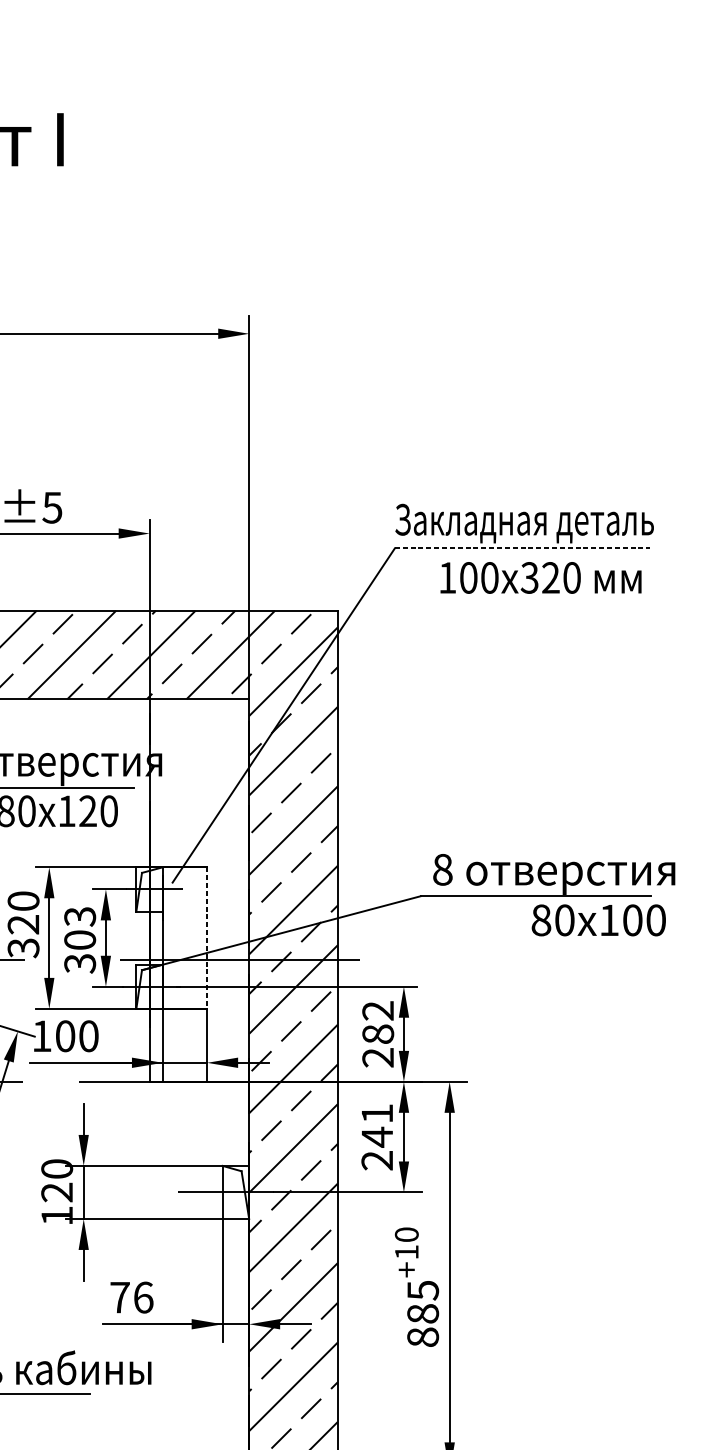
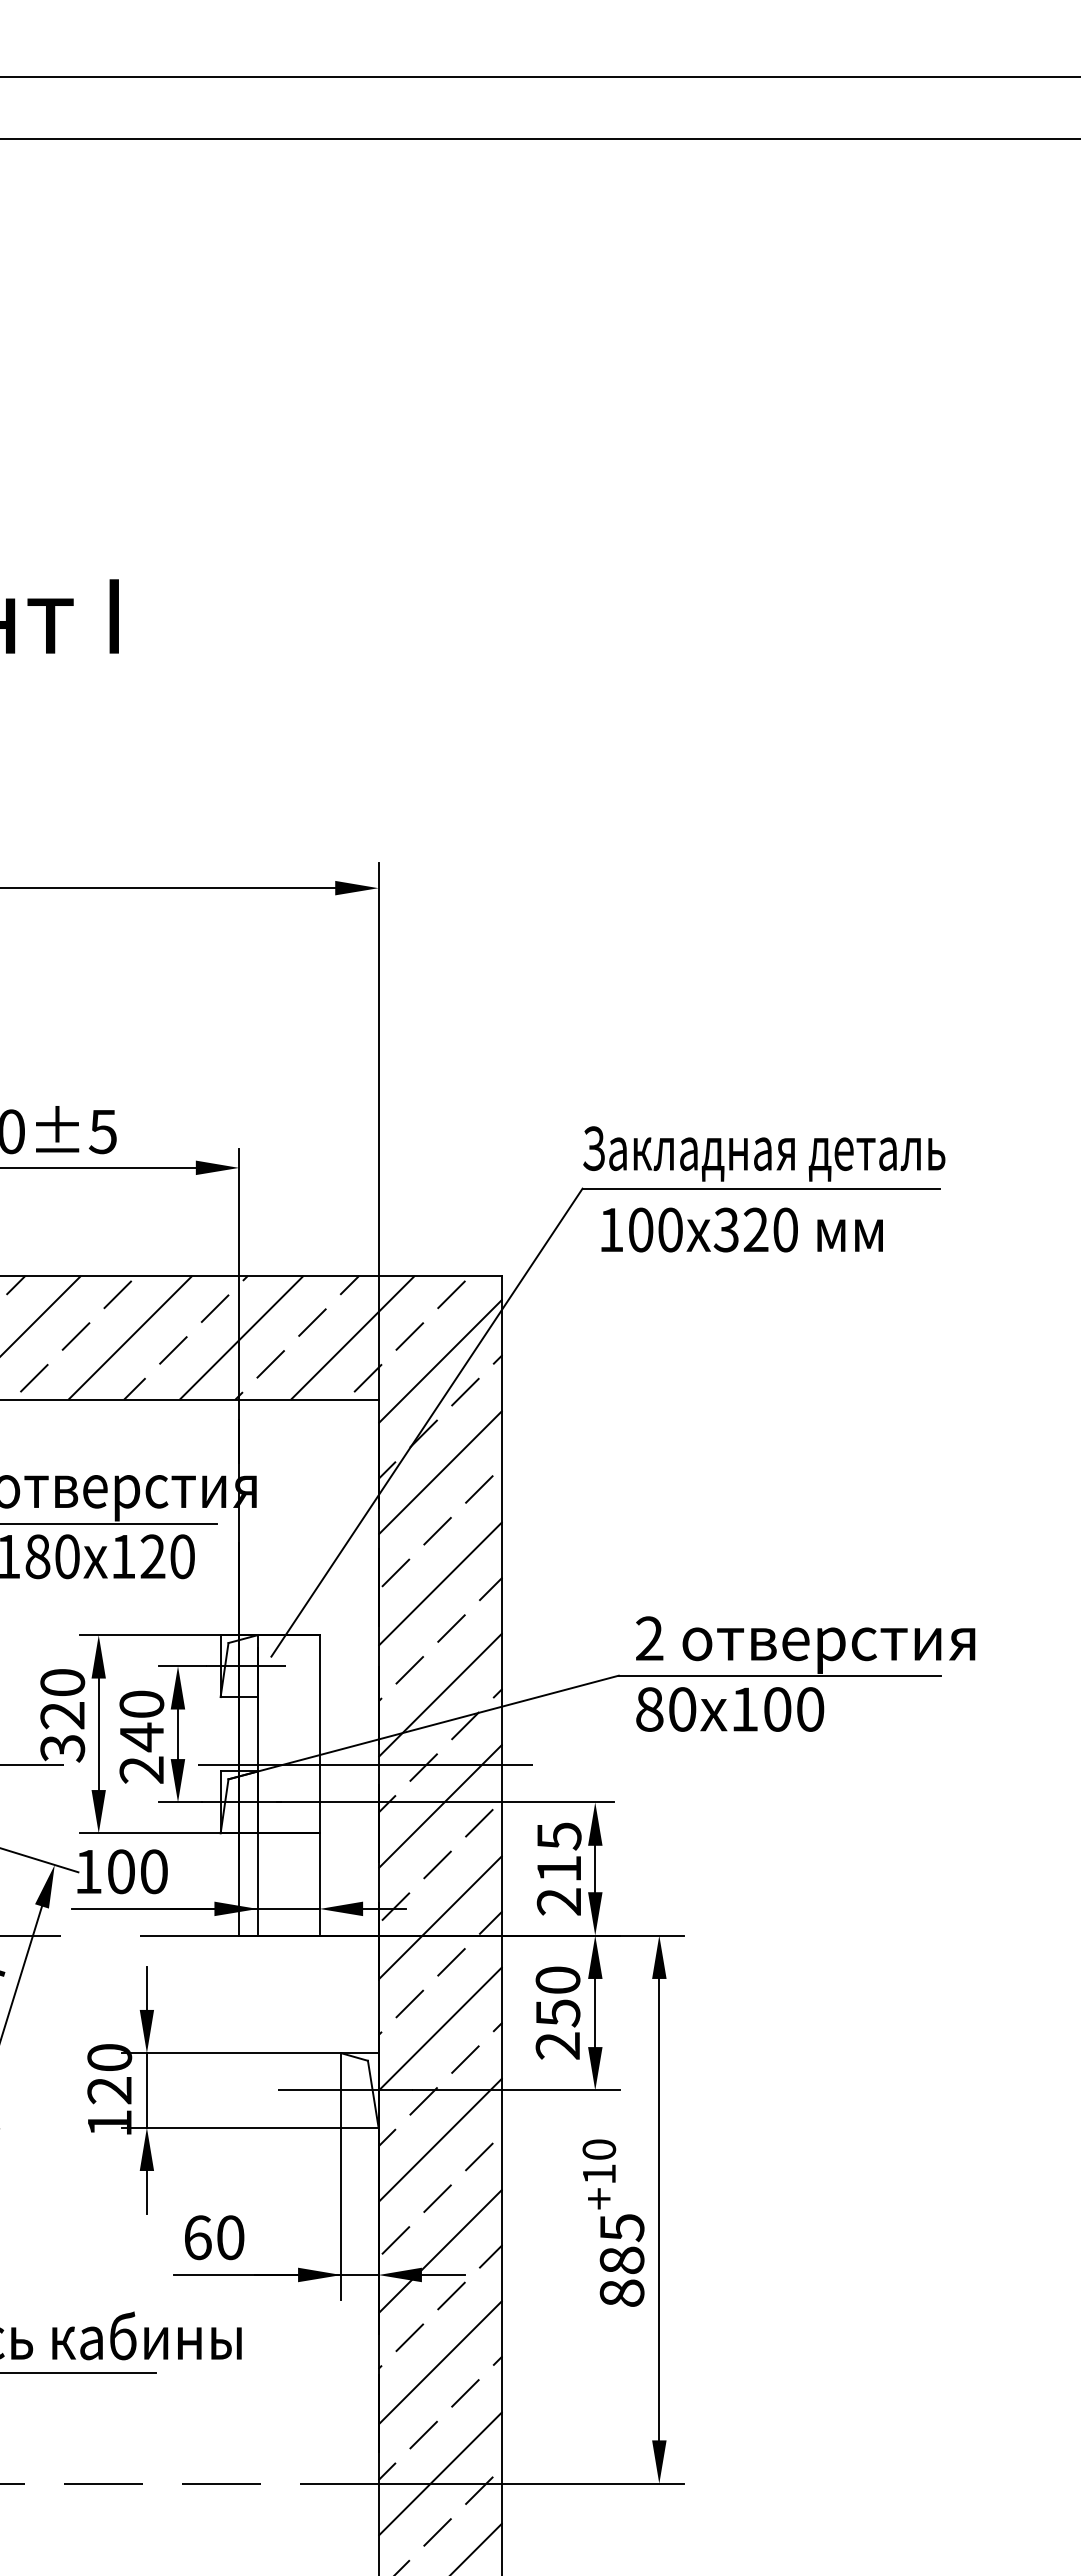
line: (522, 548) -> (761, 1188), dashed -> solid
text: (540, 577) -> (741, 1229), moved
text: (442, 869) -> (649, 1638), 8 -> 2
text: (599, 920) -> (730, 1709), moved
line: (206, 938) -> (319, 1734), dashed -> solid
text: (79, 940) -> (141, 1737), 303 -> 240
text: (377, 1022) -> (558, 1852), 282 -> 215
text: (376, 1126) -> (557, 1997), 241 -> 250
text: (131, 1297) -> (214, 2237), 76 -> 60

